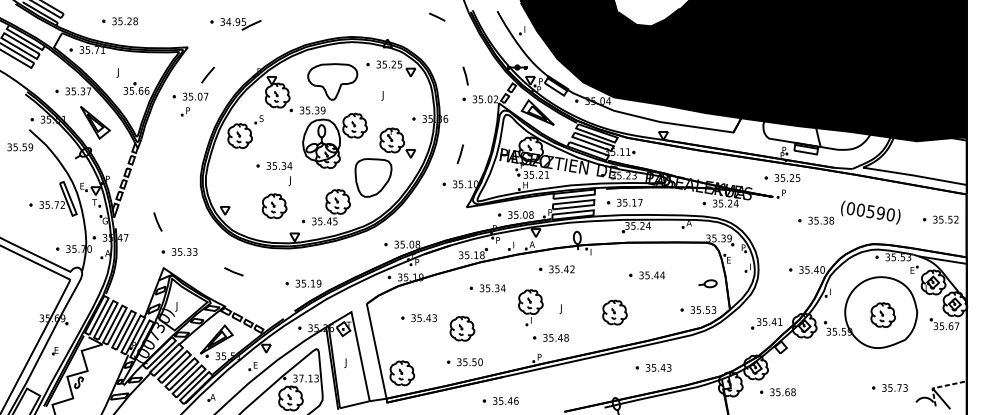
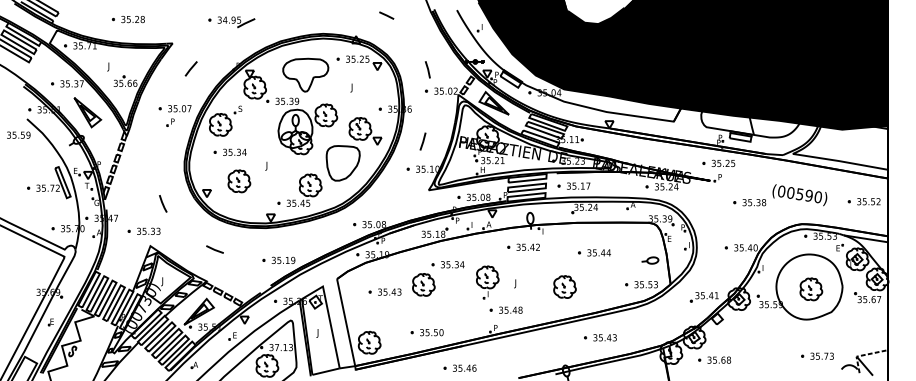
line: (436, 16) -> (386, 15), moved
part: (119, 21) -> (127, 19), moved
part: (235, 24) -> (231, 22), moved
part: (189, 104) -> (174, 115), moved
part: (273, 165) -> (229, 151), moved
part: (274, 206) -> (239, 181), moved
line: (158, 221) -> (163, 203), moved
part: (178, 251) -> (143, 230), moved
part: (556, 268) -> (523, 246), moved
part: (462, 328) -> (423, 284), moved

